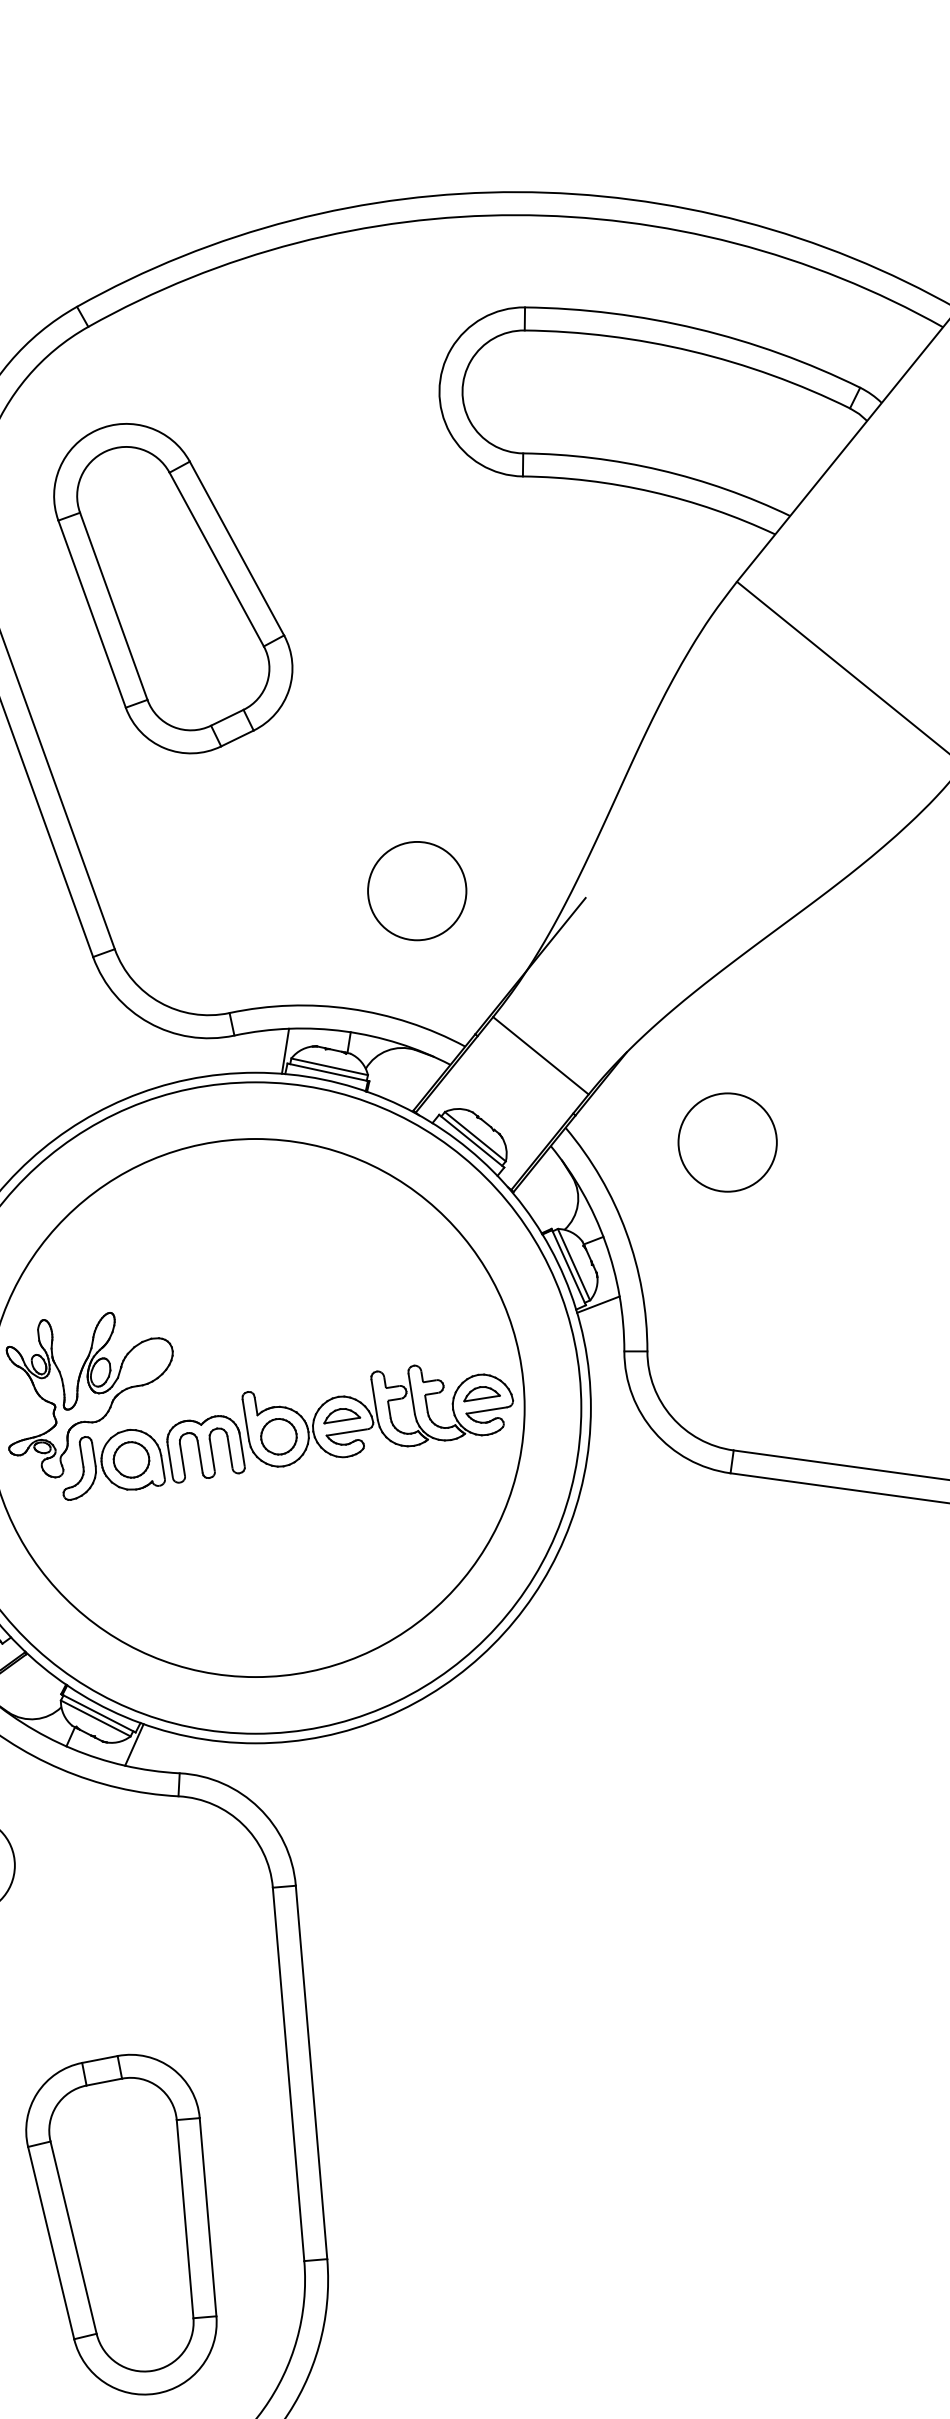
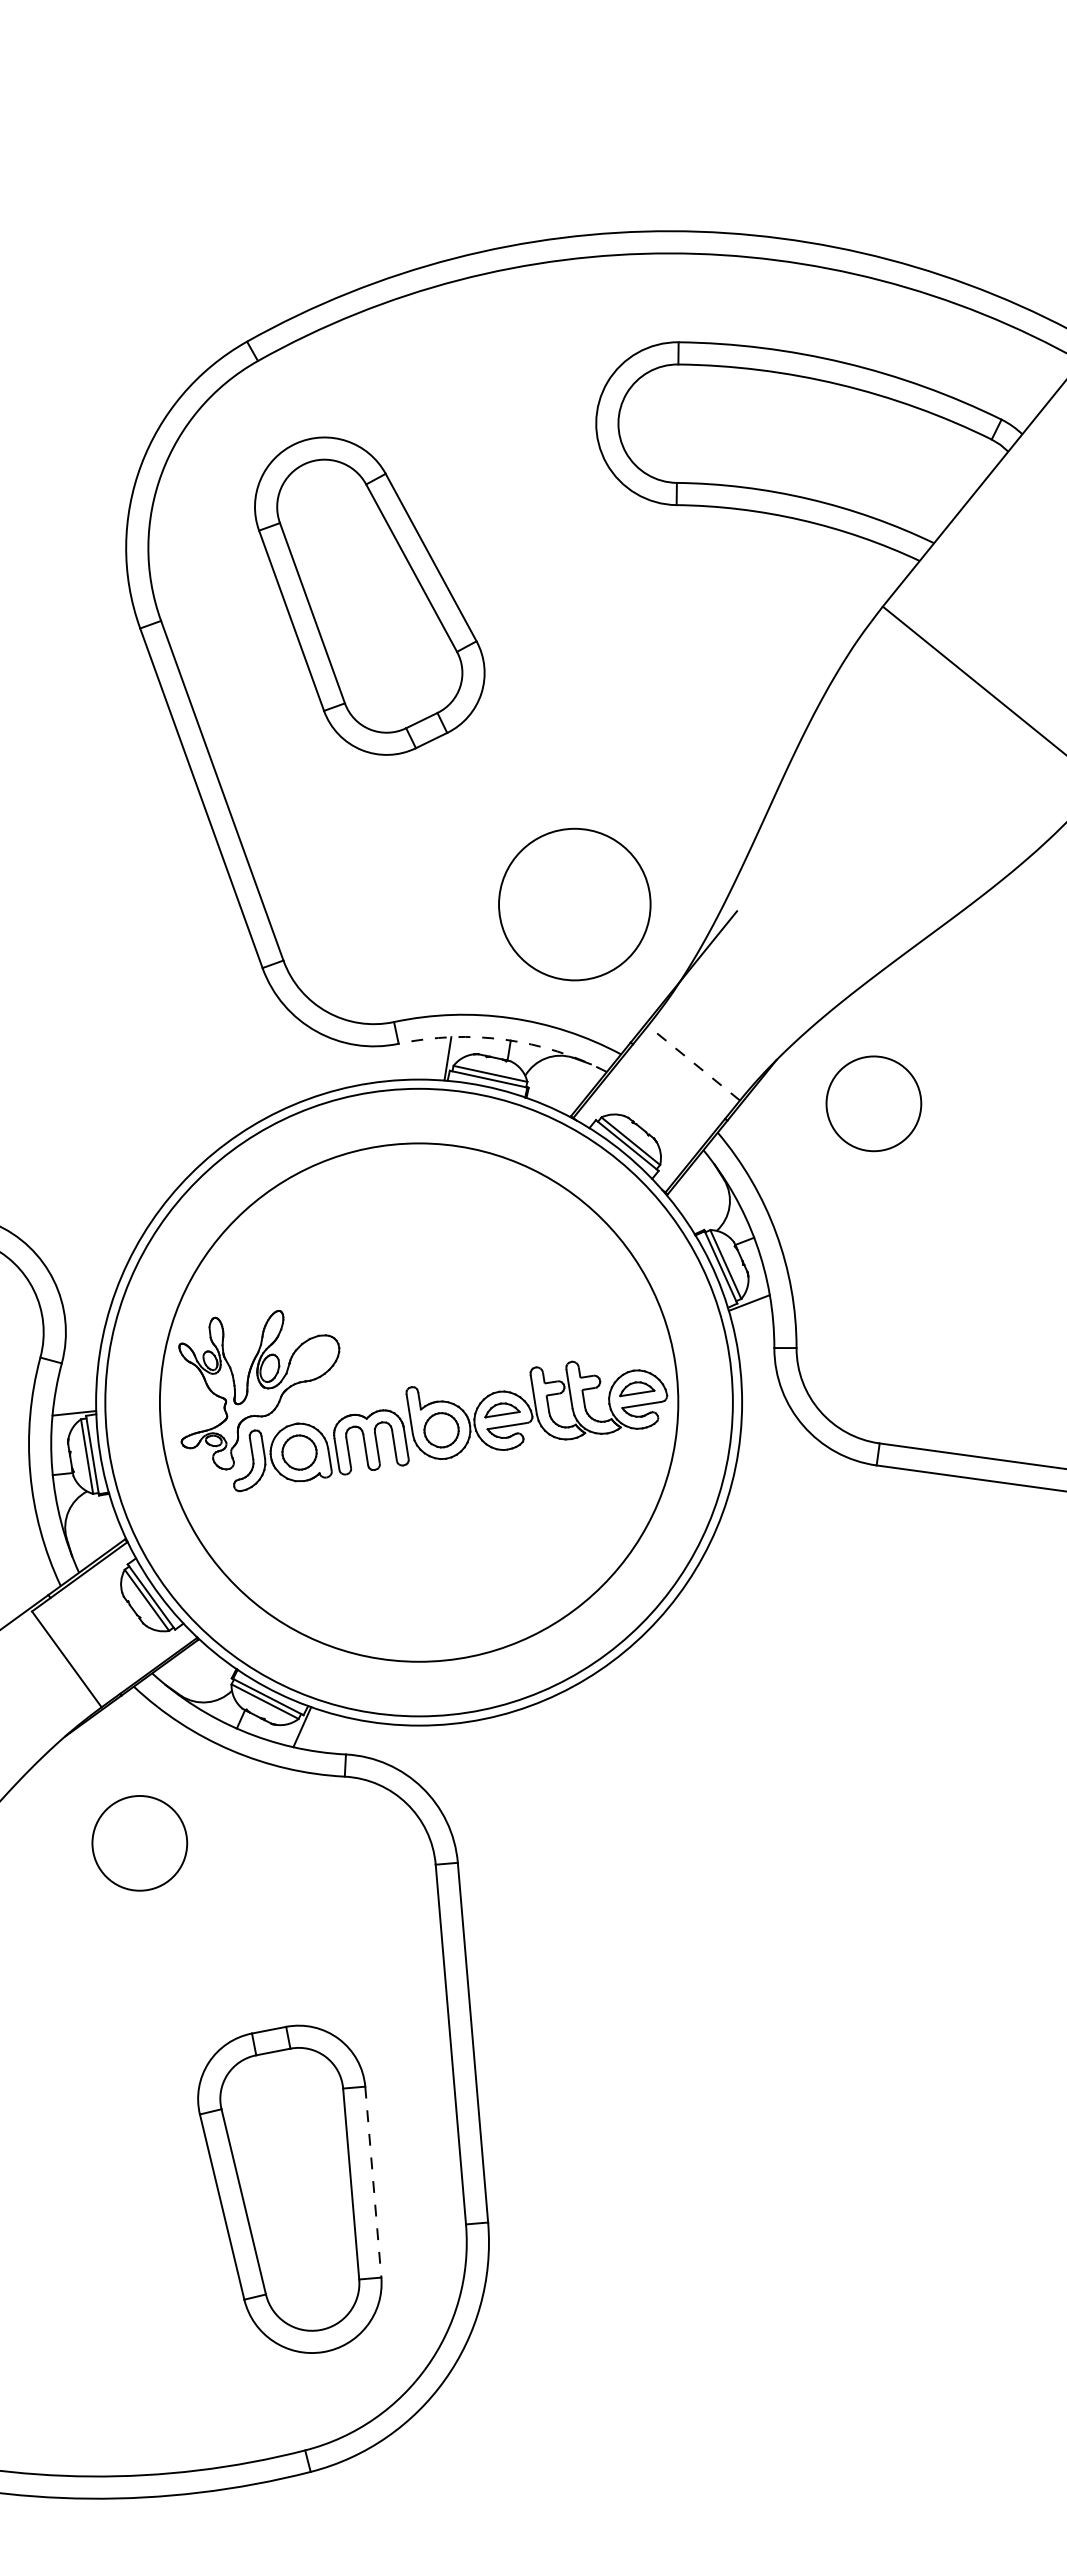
part: (172, 587) -> (369, 595), moved
circle: (416, 891) -> (574, 904), size x1.6
arc: (345, 1031) -> (505, 1039), solid -> dashed
line: (540, 1055) -> (693, 1062), solid -> dashed
circle: (727, 1142) -> (873, 1103), moved
line: (208, 2217) -> (373, 2182), solid -> dashed

